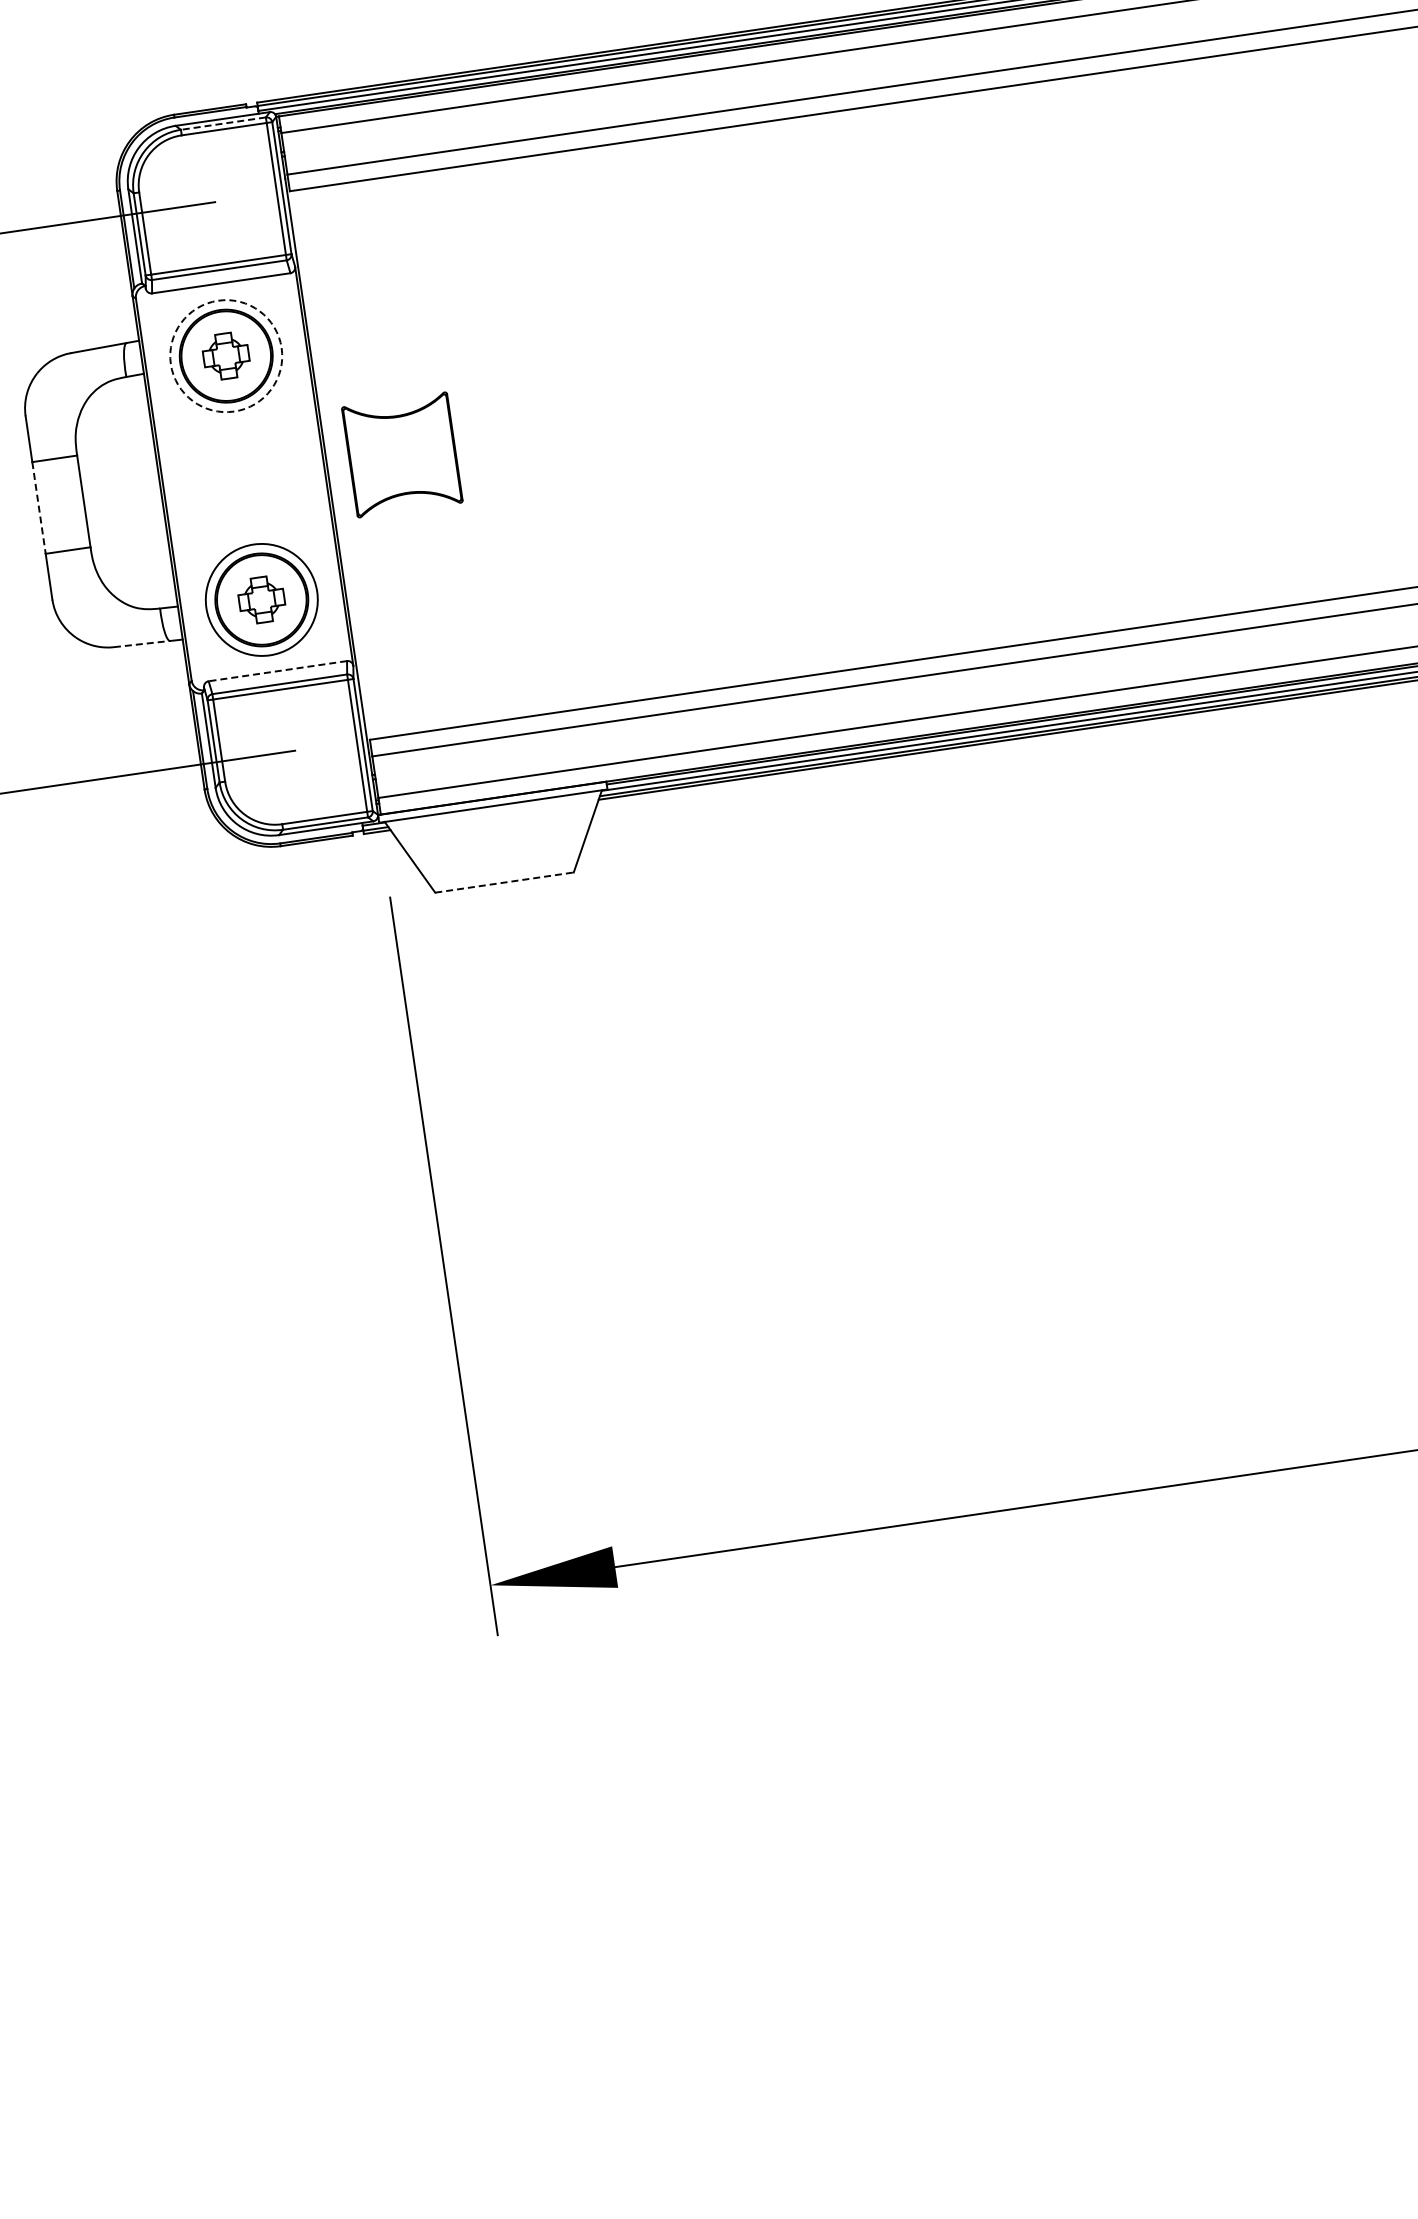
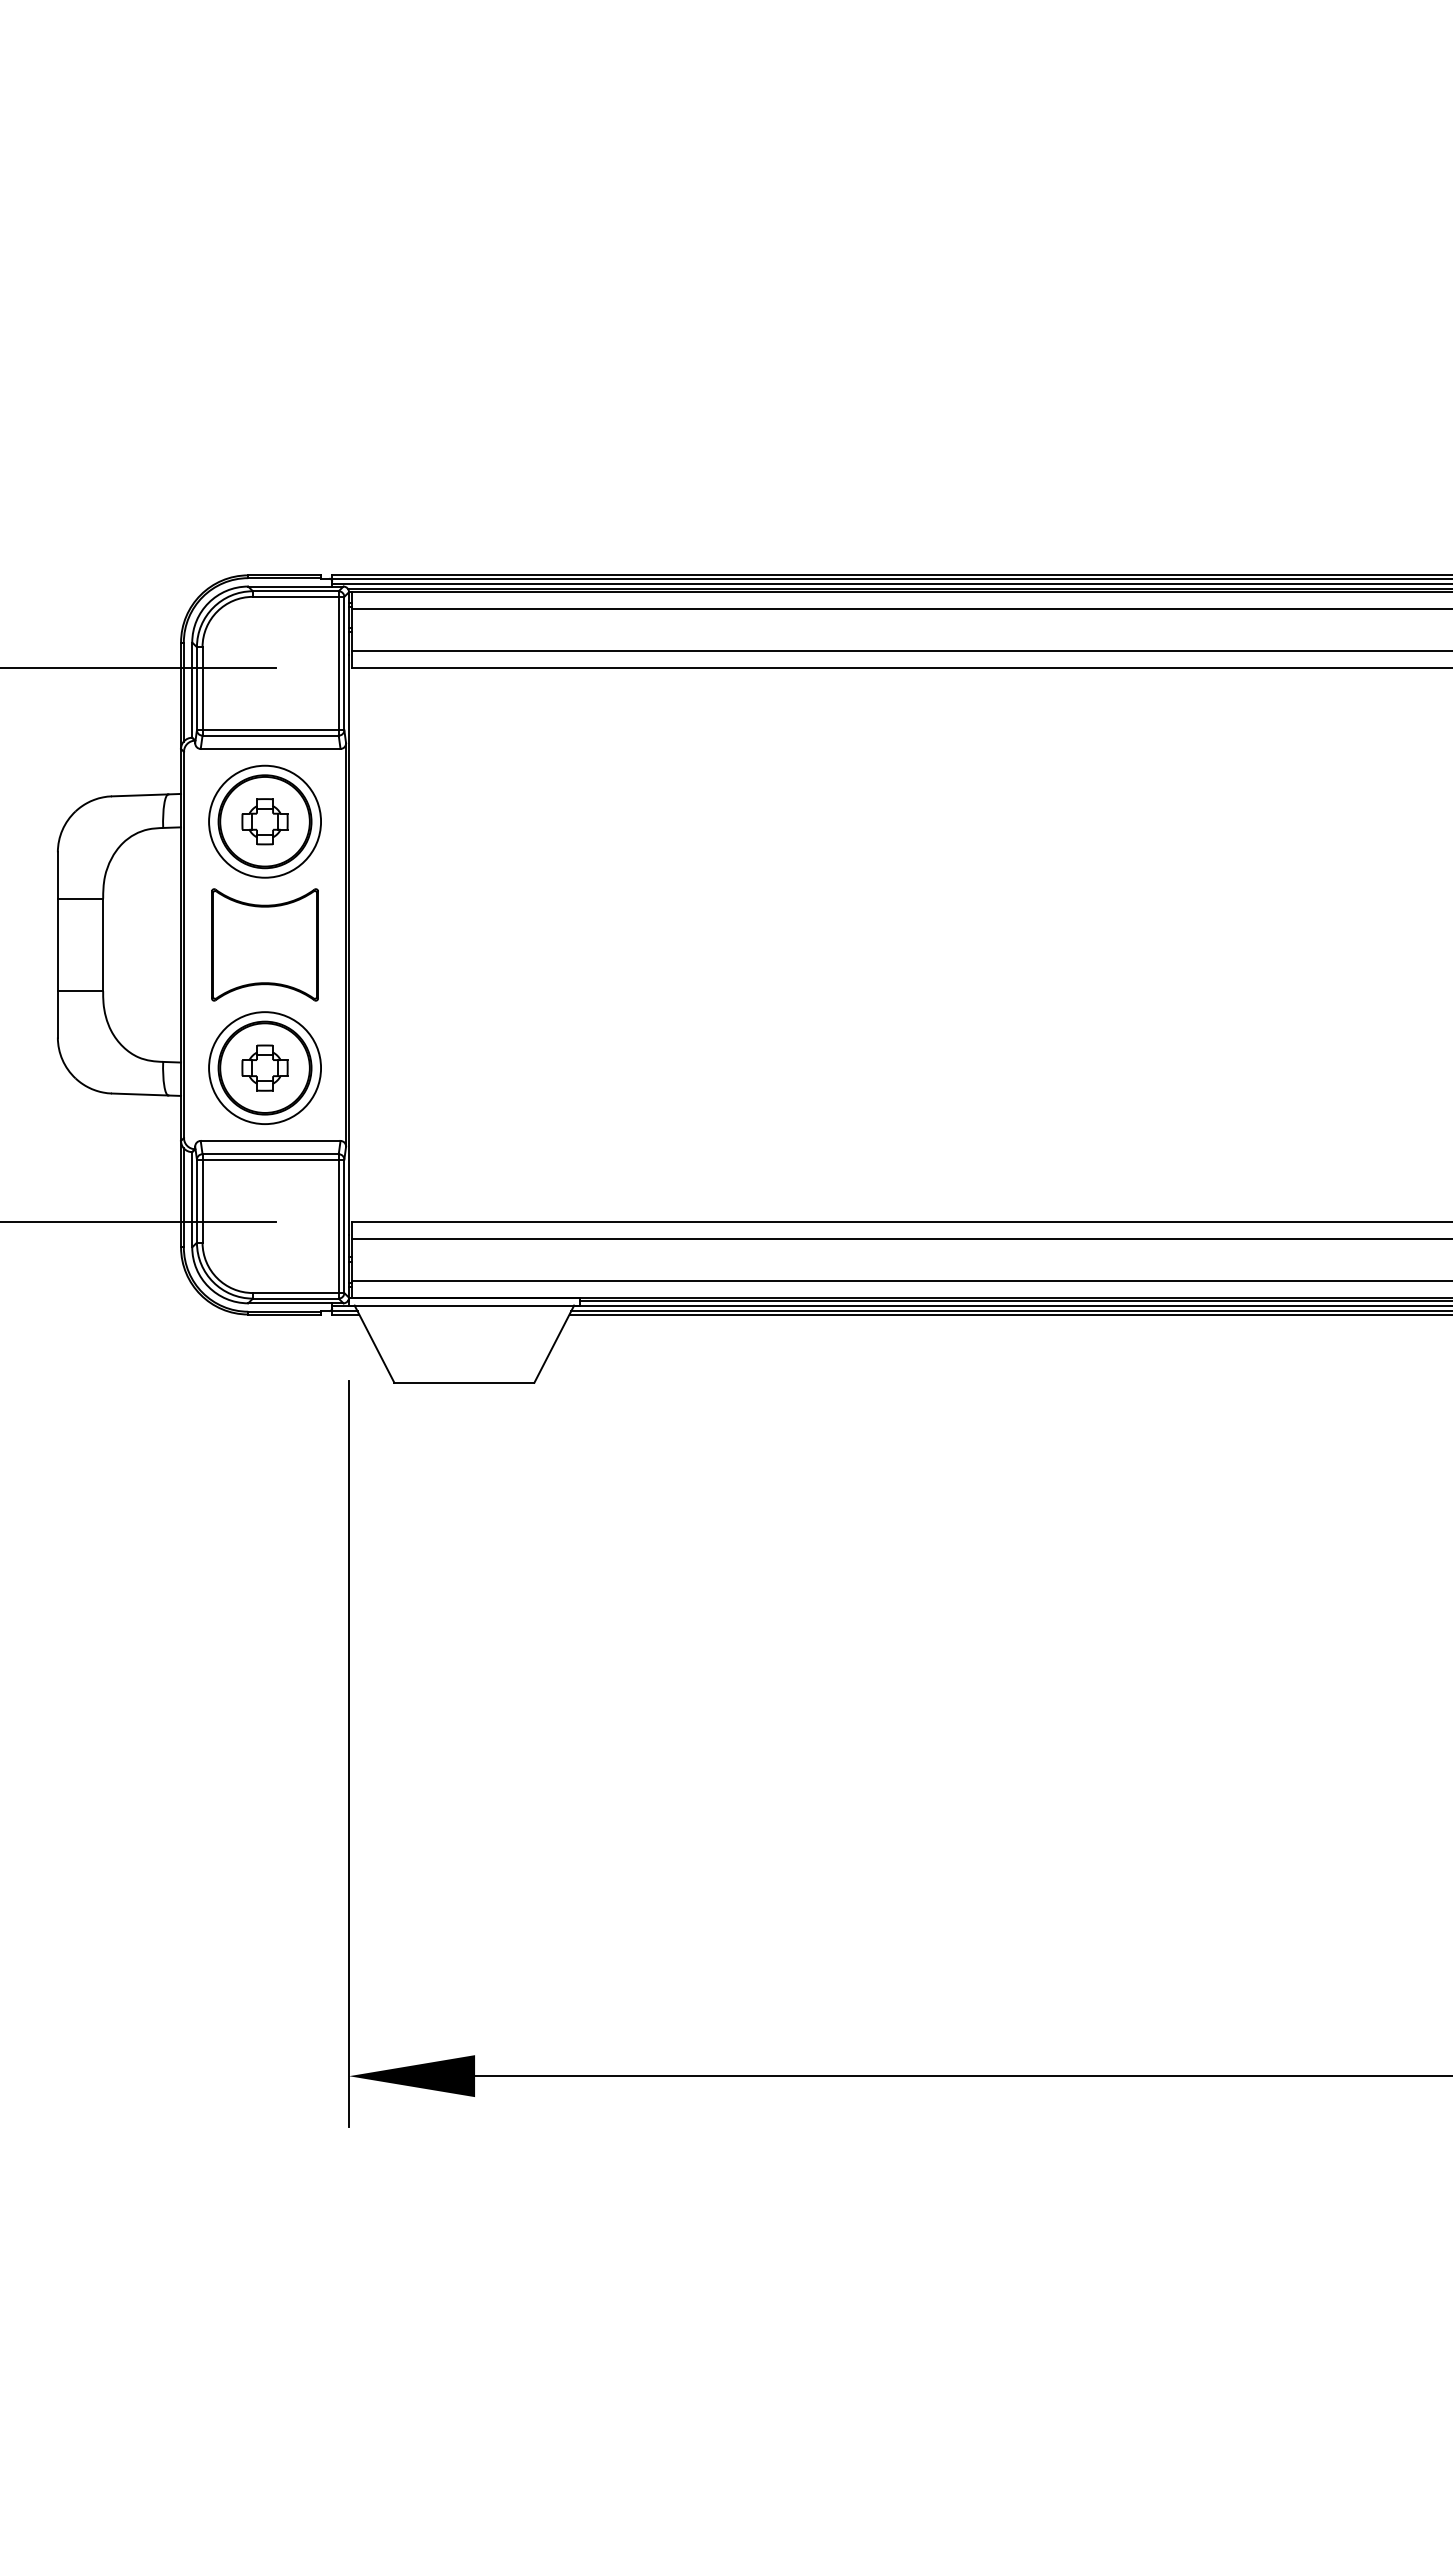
line: (223, 123) -> (295, 591), dashed -> solid
circle: (226, 355) -> (265, 821), dashed -> solid
part: (401, 454) -> (264, 944), moved
line: (38, 508) -> (57, 945), dashed -> solid
line: (142, 644) -> (140, 1094), dashed -> solid
line: (277, 670) -> (270, 1140), dashed -> solid
line: (504, 882) -> (464, 1382), dashed -> solid

